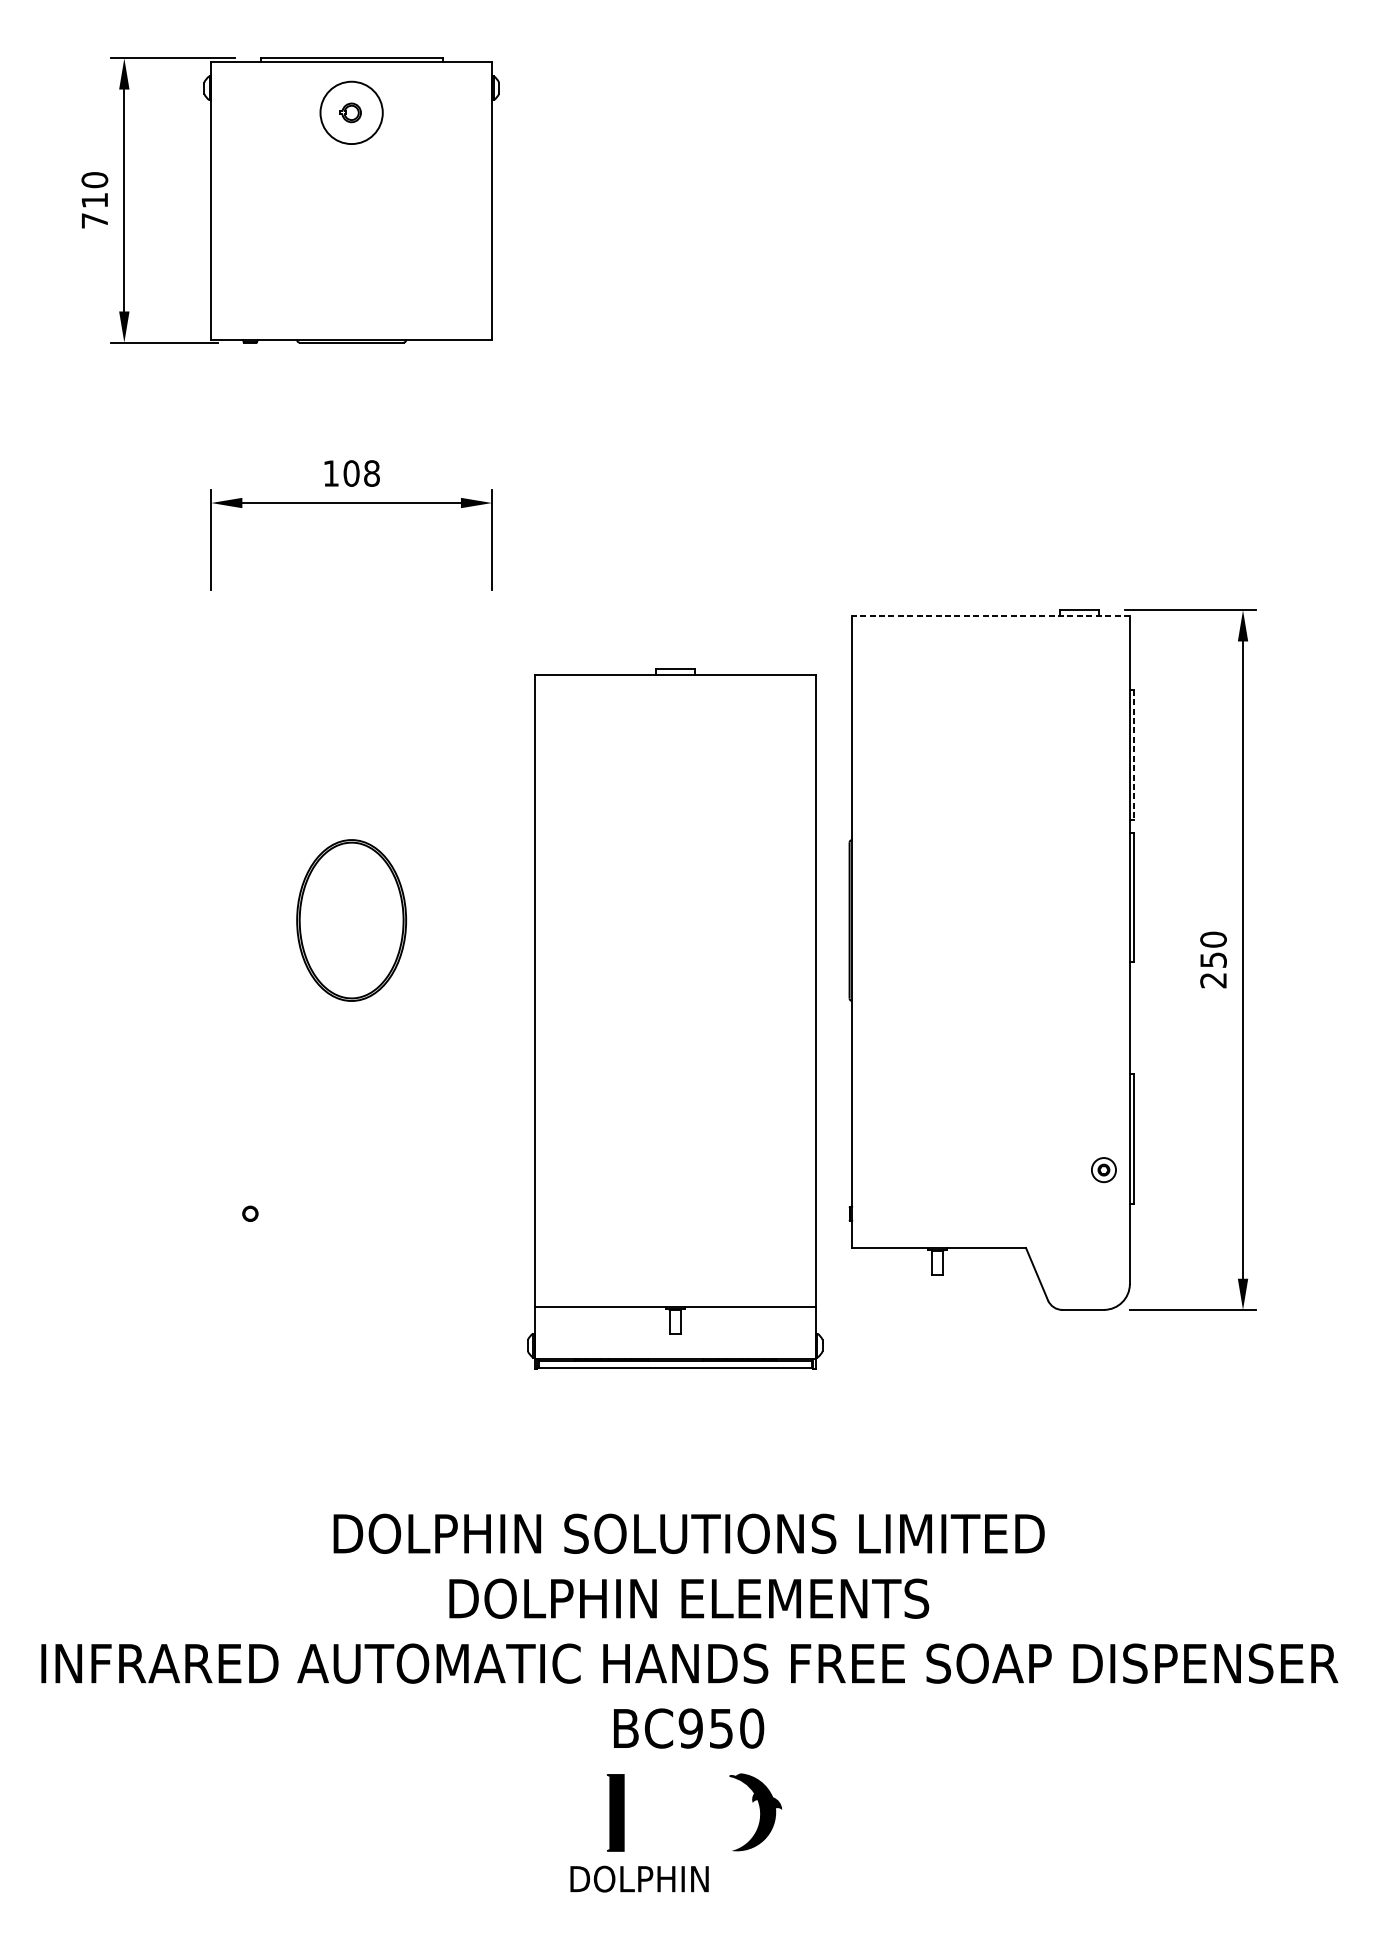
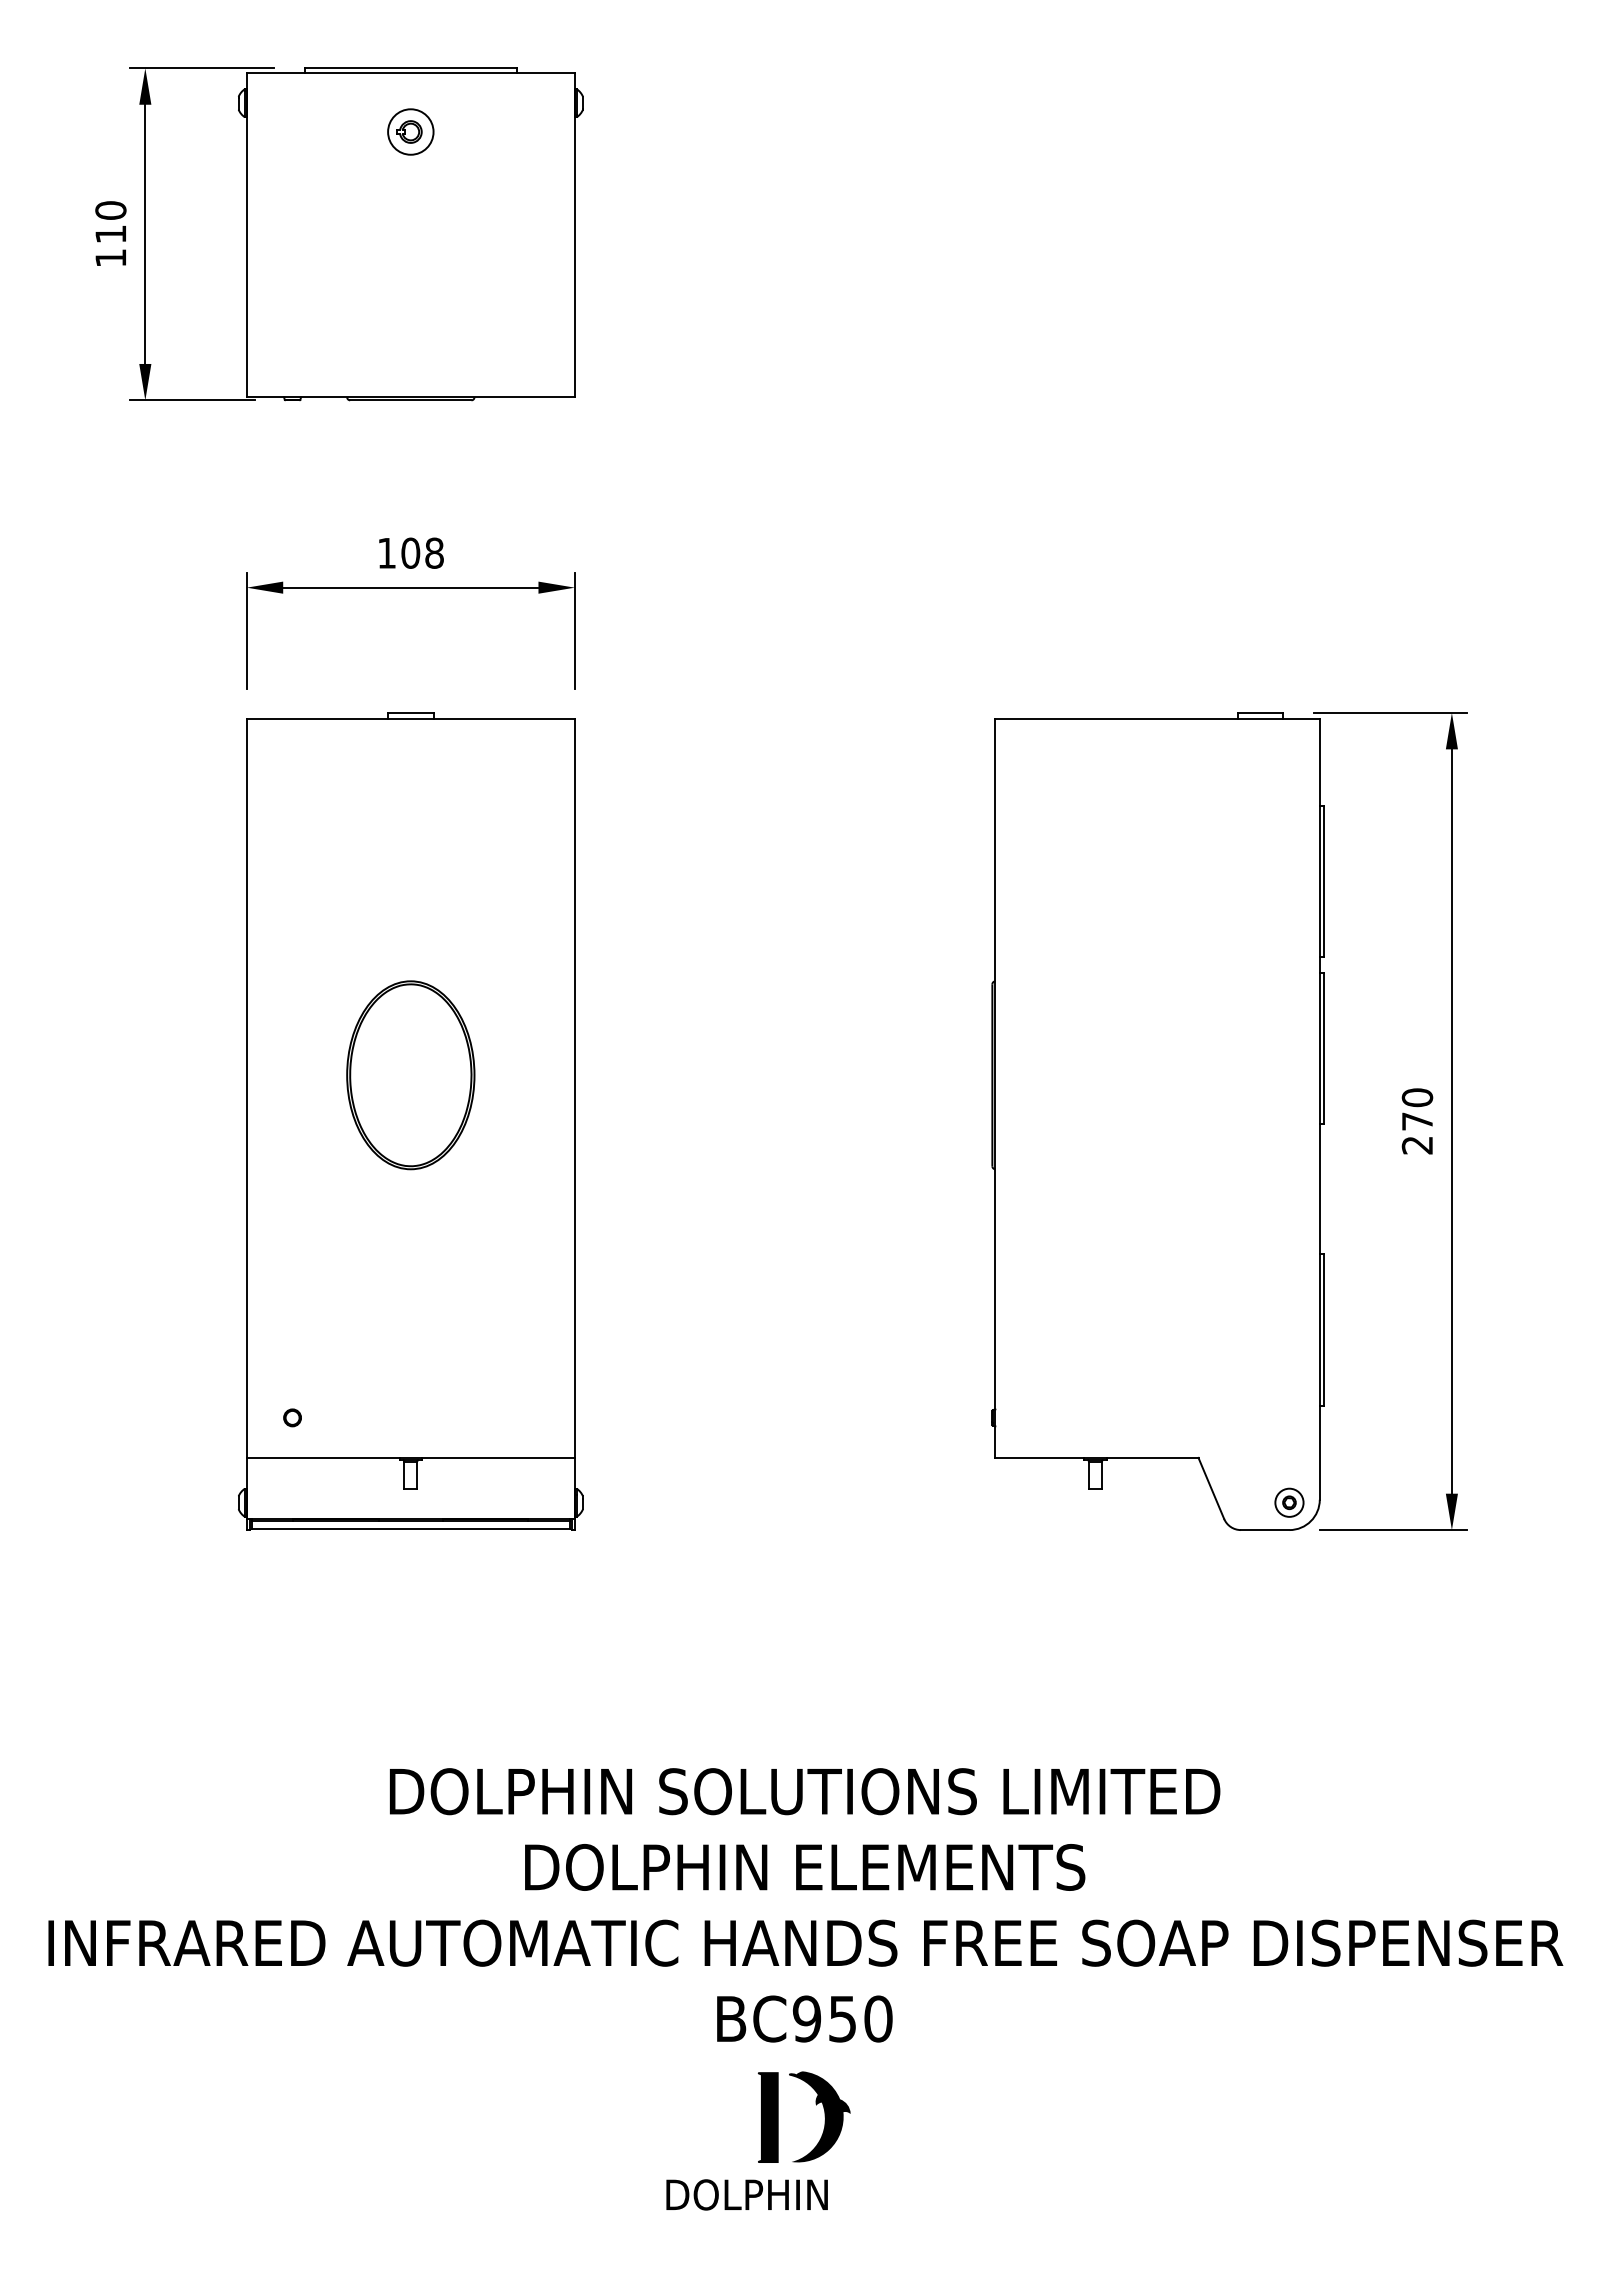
circle: (351, 112) -> (410, 131), size x0.62
text: (94, 220) -> (110, 257), 710 -> 110
line: (990, 615) -> (1157, 719), dashed -> solid
line: (1133, 754) -> (1324, 881), dashed -> solid
text: (1213, 960) -> (1417, 1121), 250 -> 270
part: (675, 1019) -> (410, 1121), moved
part: (1103, 1169) -> (1289, 1502), moved
part: (615, 1812) -> (767, 2117), moved
part: (755, 1812) -> (819, 2116), moved

